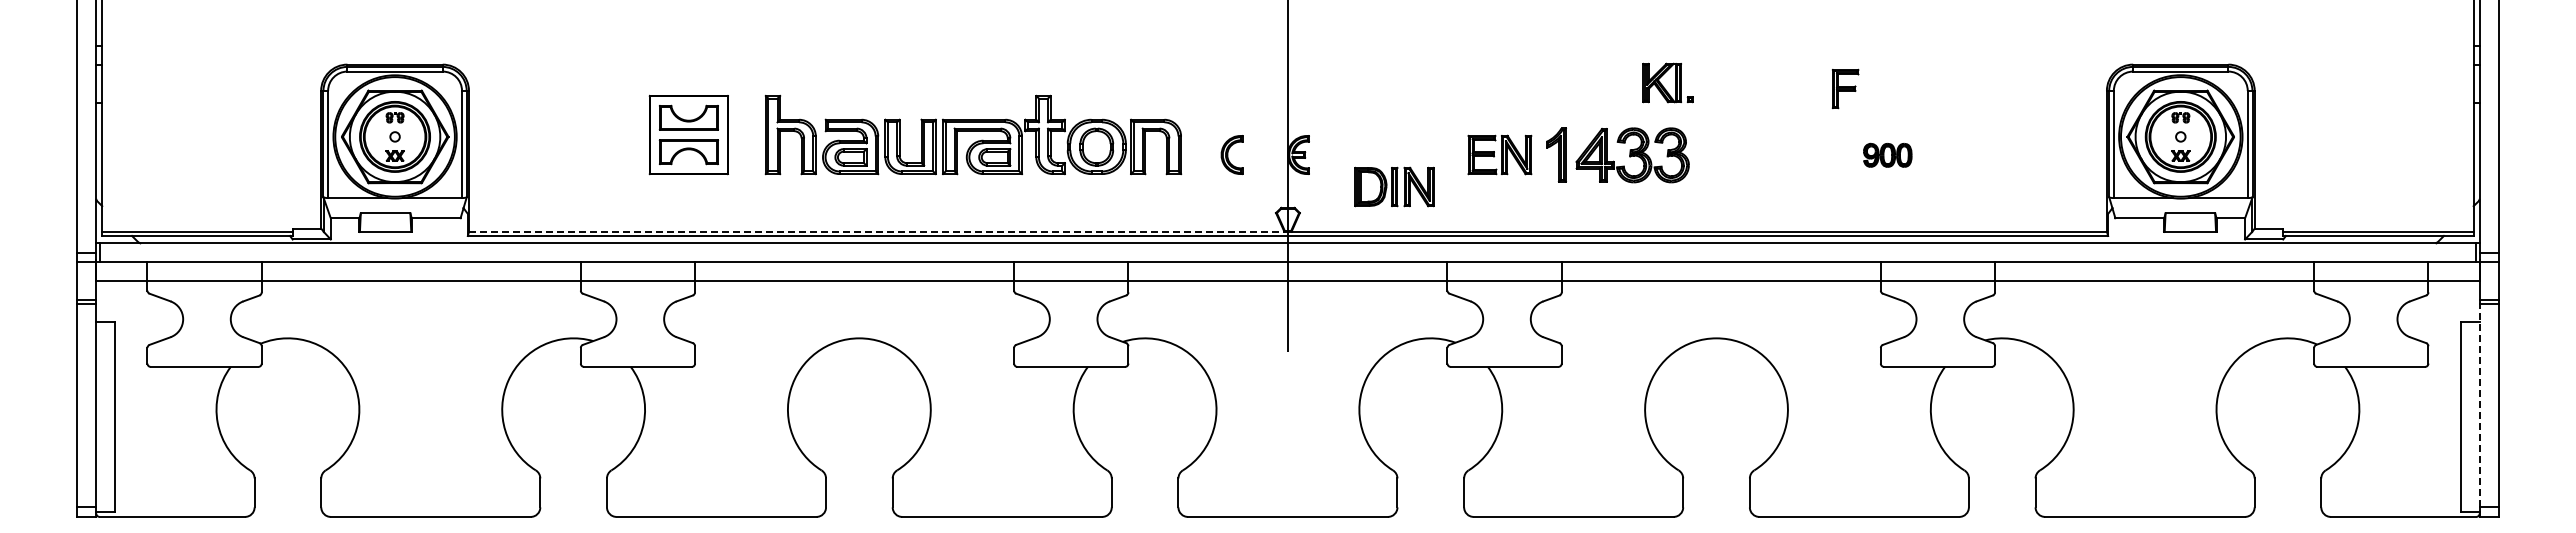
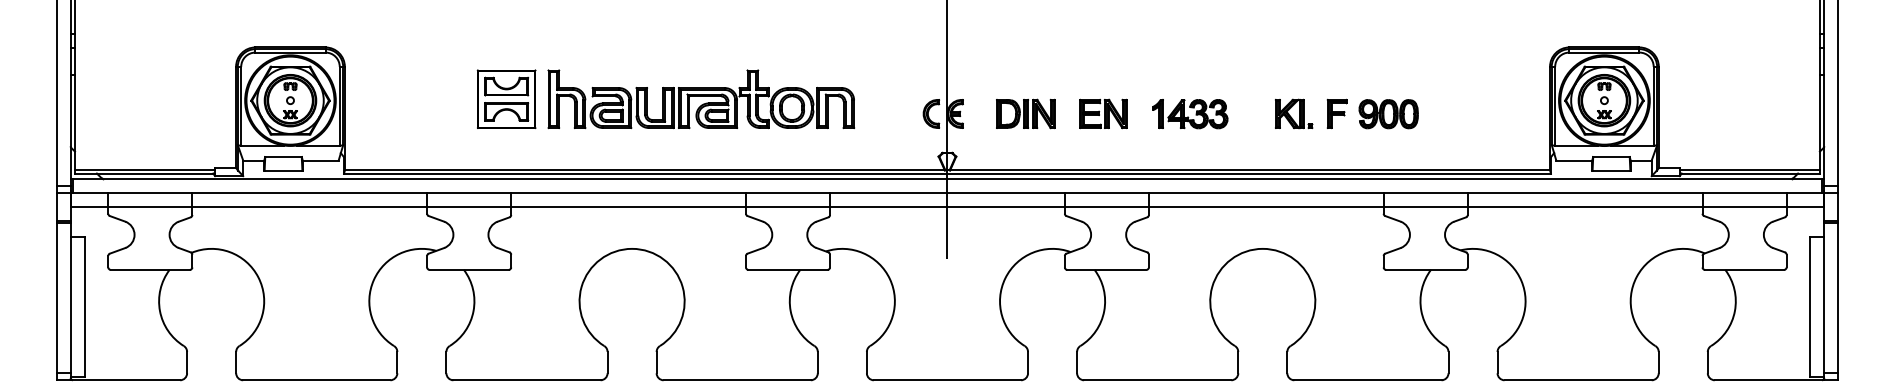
part: (1667, 82) -> (1293, 113), moved
part: (1845, 88) -> (1337, 113), moved
part: (973, 134) -> (701, 98), moved
part: (1231, 154) -> (930, 113), moved
part: (1617, 154) -> (1189, 113), size x0.71
part: (1887, 155) -> (1388, 114), size x1.67
part: (1394, 186) -> (1025, 113), moved
line: (876, 231) -> (644, 170), dashed -> solid
line: (2479, 405) -> (1824, 298), dashed -> solid

